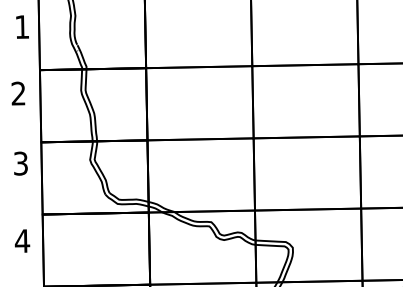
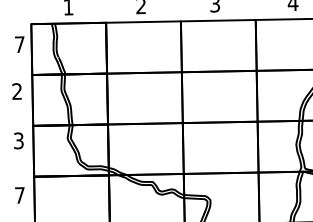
text: (21, 26) -> (19, 44), 1 -> 7
text: (21, 241) -> (19, 195), 4 -> 7

